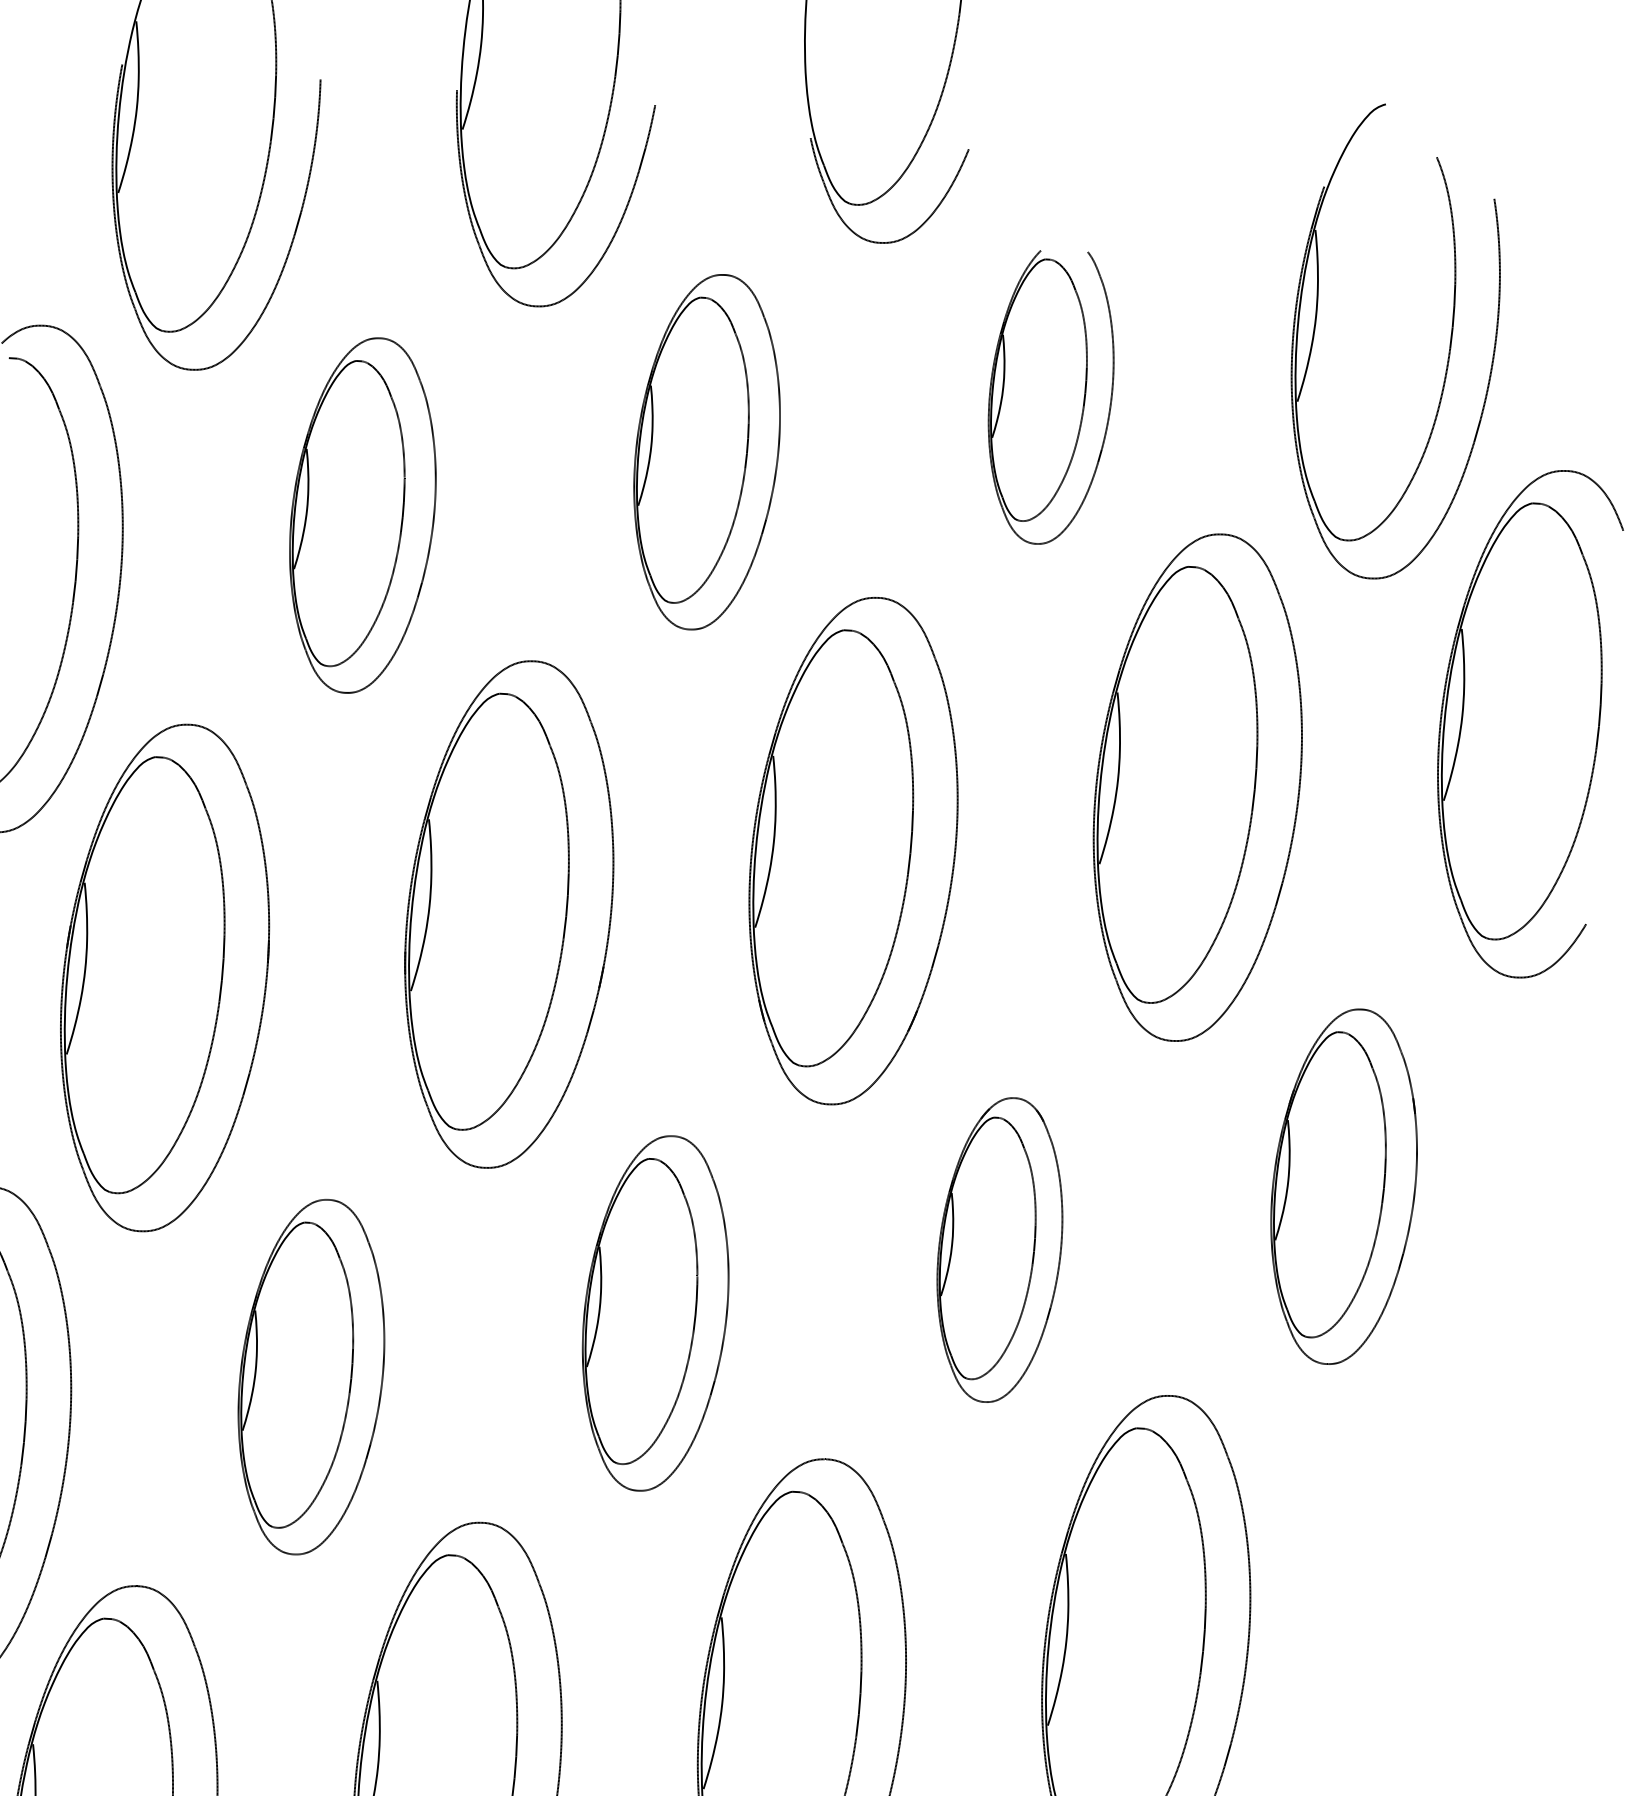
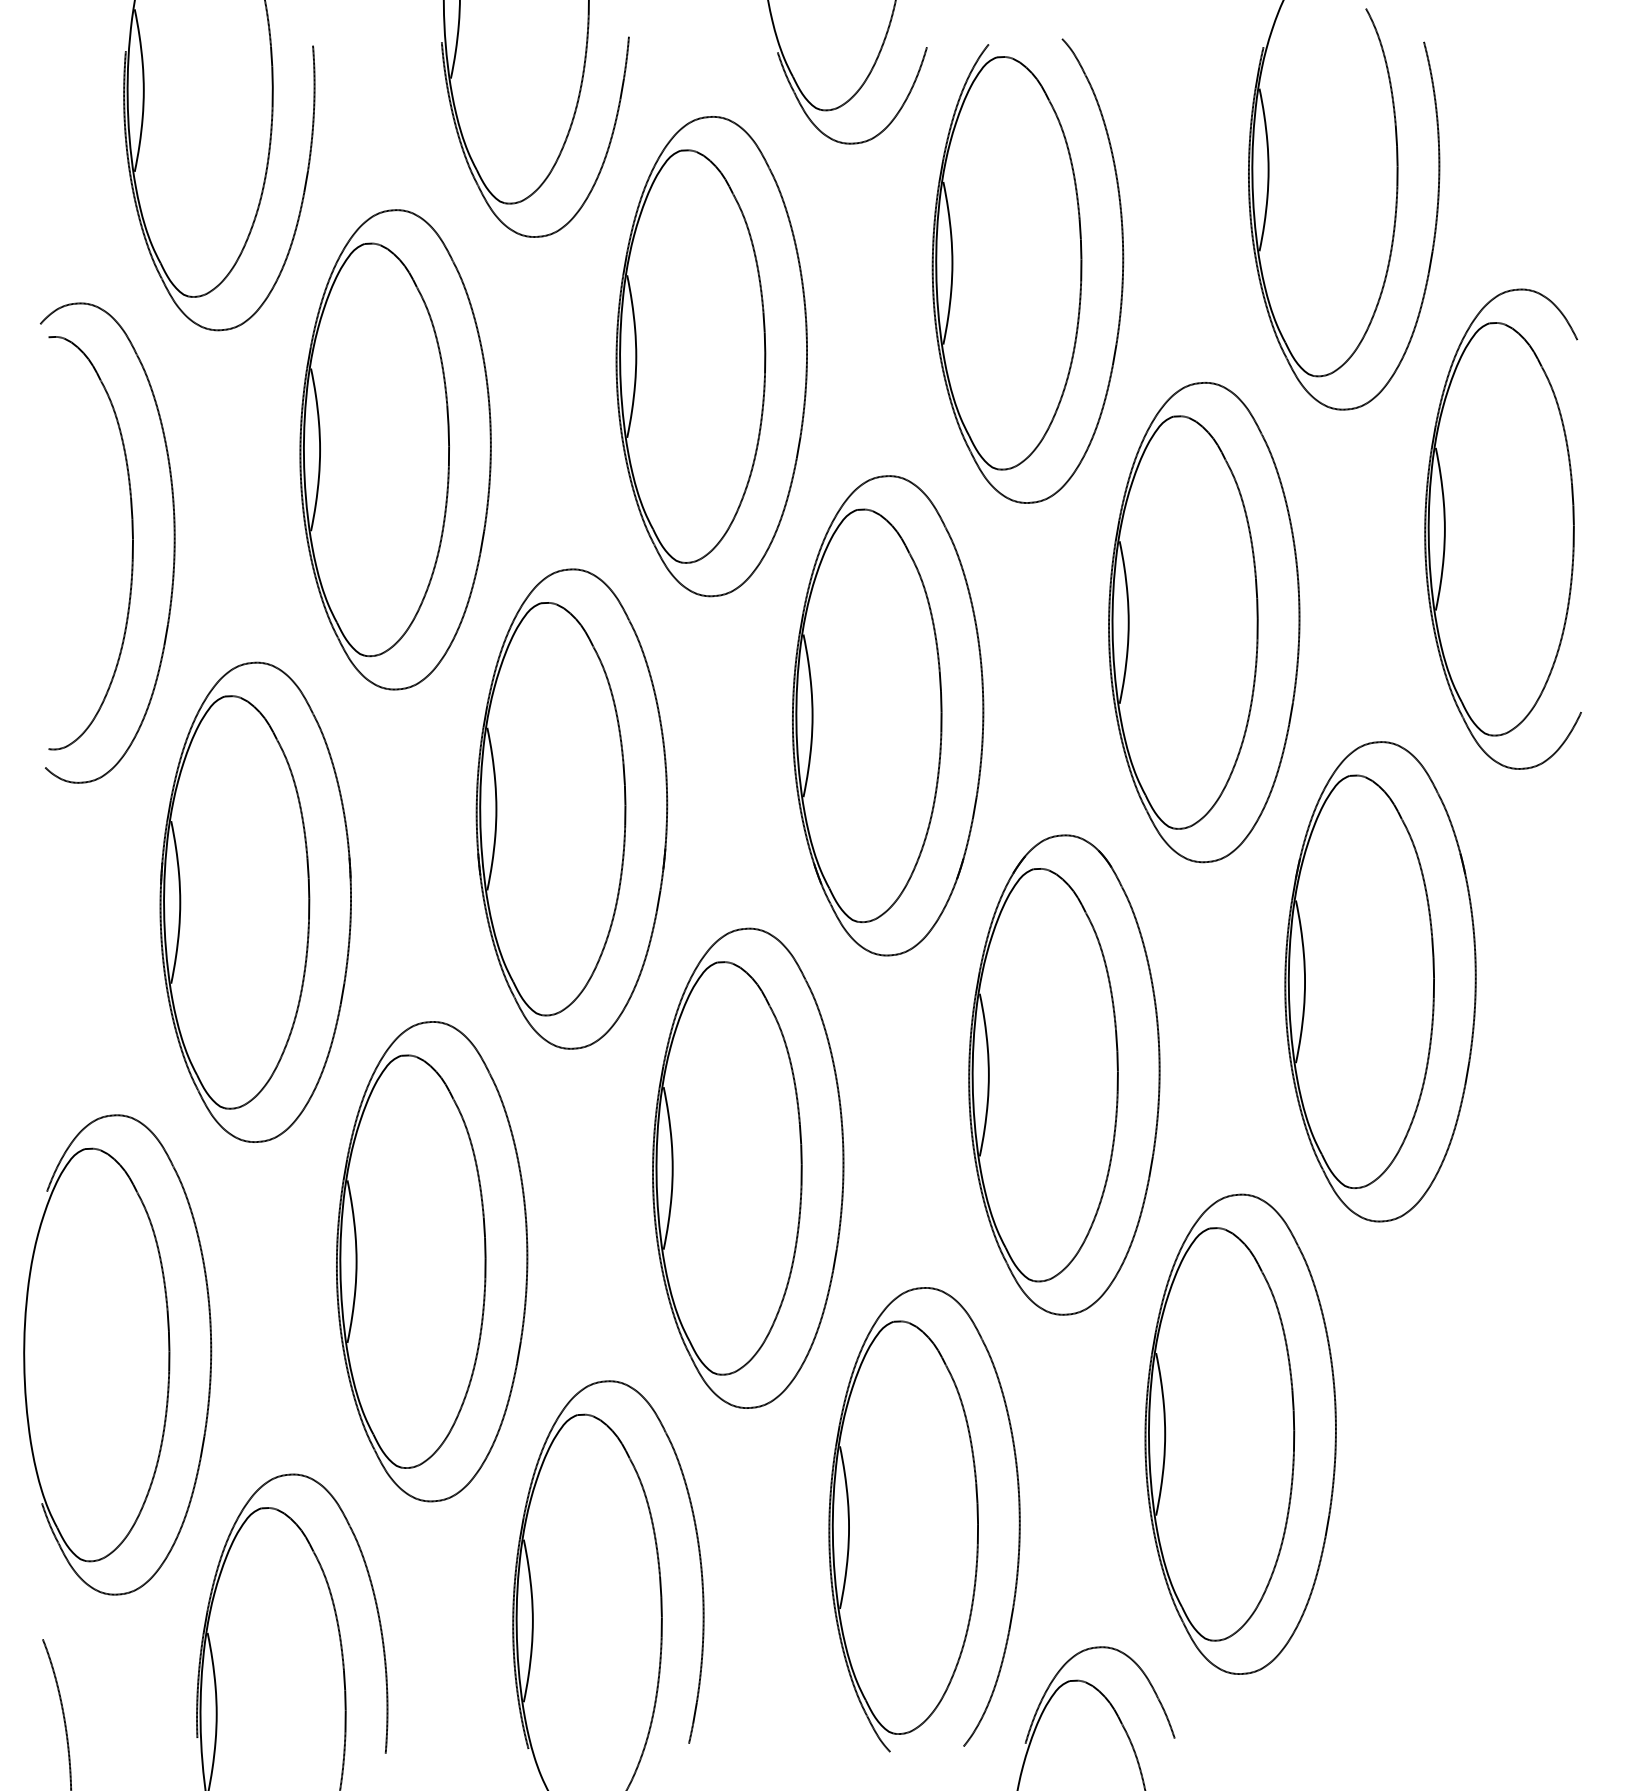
part: (1050, 396) -> (1027, 270), size x1.67
part: (706, 452) -> (711, 356), size x1.43
part: (362, 515) -> (395, 449), size x1.43
part: (1344, 1186) -> (1380, 981), size x1.43
part: (1000, 1249) -> (1064, 1074), size x1.67
part: (655, 1312) -> (748, 1167), size x1.43
part: (311, 1376) -> (432, 1261), size x1.43

